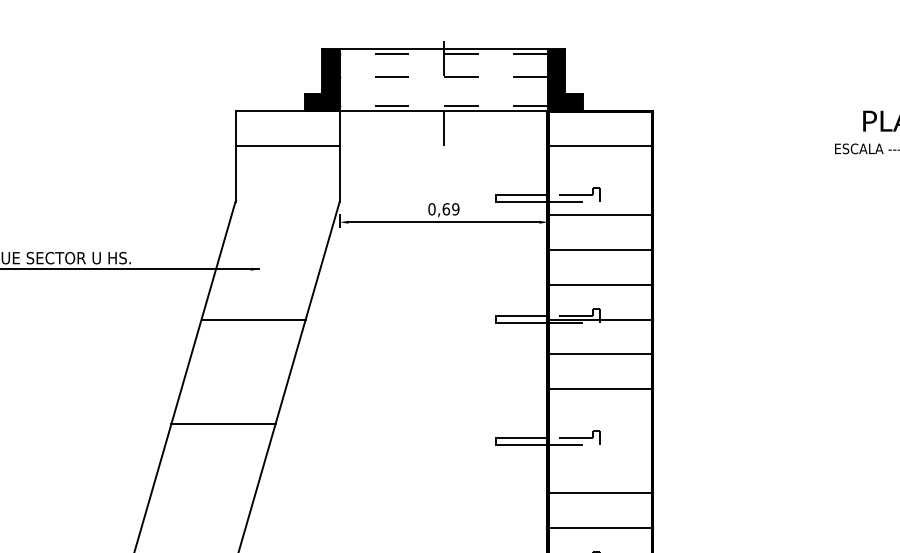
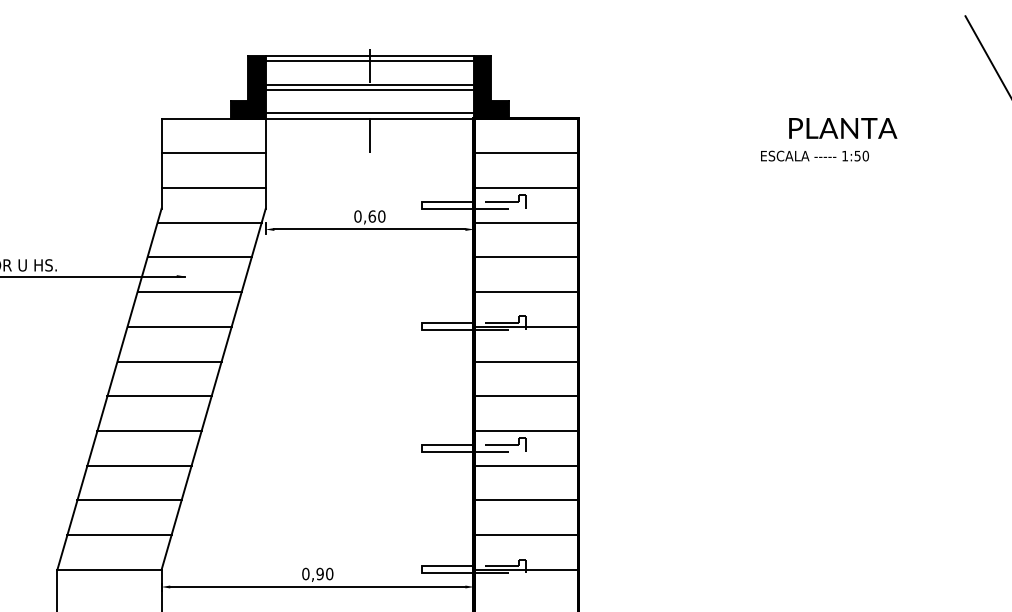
line: (443, 54) -> (369, 61), dashed -> solid
line: (443, 77) -> (369, 84), dashed -> solid
line: (443, 82) -> (369, 89), added
line: (443, 106) -> (369, 113), dashed -> solid
line: (287, 180) -> (213, 187), added
line: (600, 180) -> (526, 187), added
text: (455, 209) -> (381, 216), 0,69 -> 0,60
line: (283, 215) -> (209, 222), added
line: (273, 250) -> (199, 257), added
line: (263, 285) -> (189, 292), added
line: (243, 354) -> (169, 361), added
line: (233, 389) -> (159, 396), added
line: (600, 424) -> (526, 431), added
line: (213, 458) -> (139, 465), added
line: (600, 458) -> (526, 465), added
line: (203, 493) -> (129, 500), added
line: (193, 528) -> (119, 535), added

